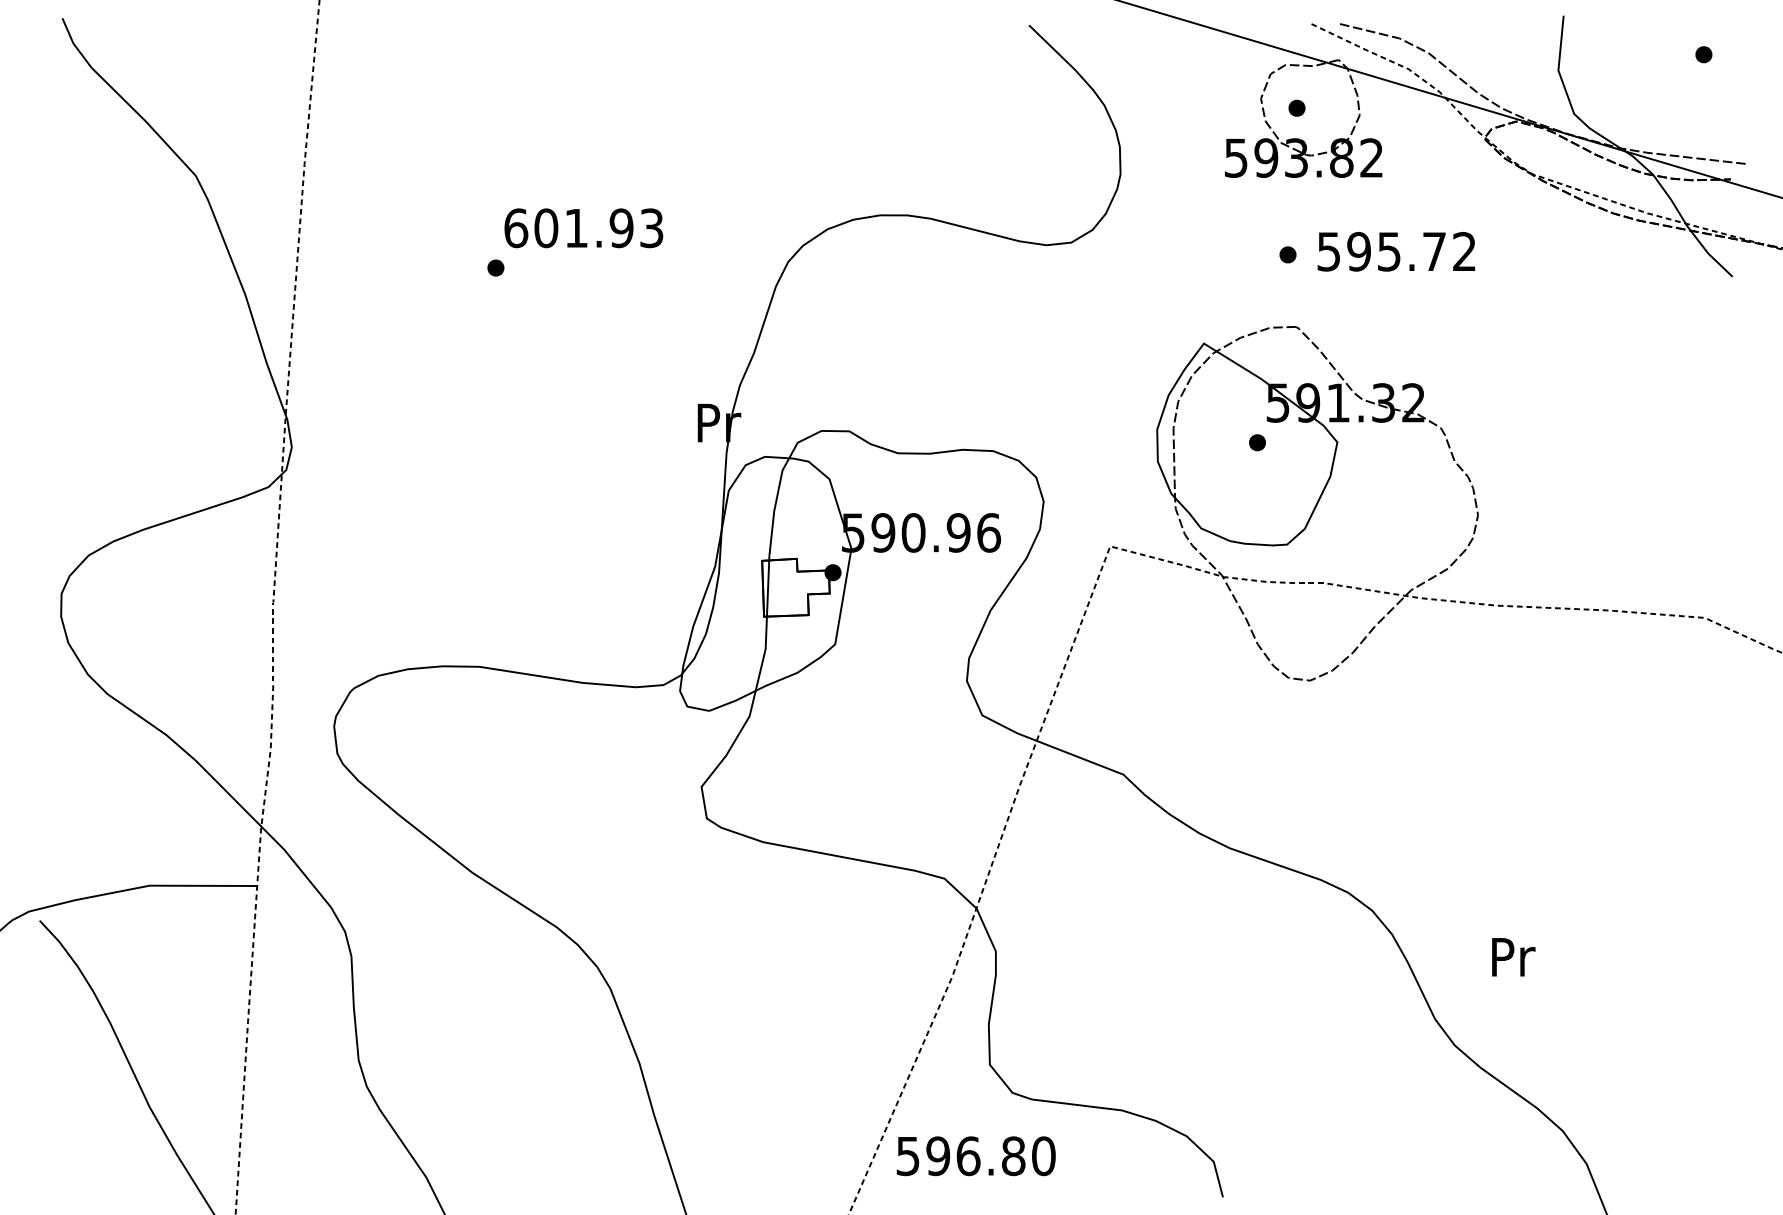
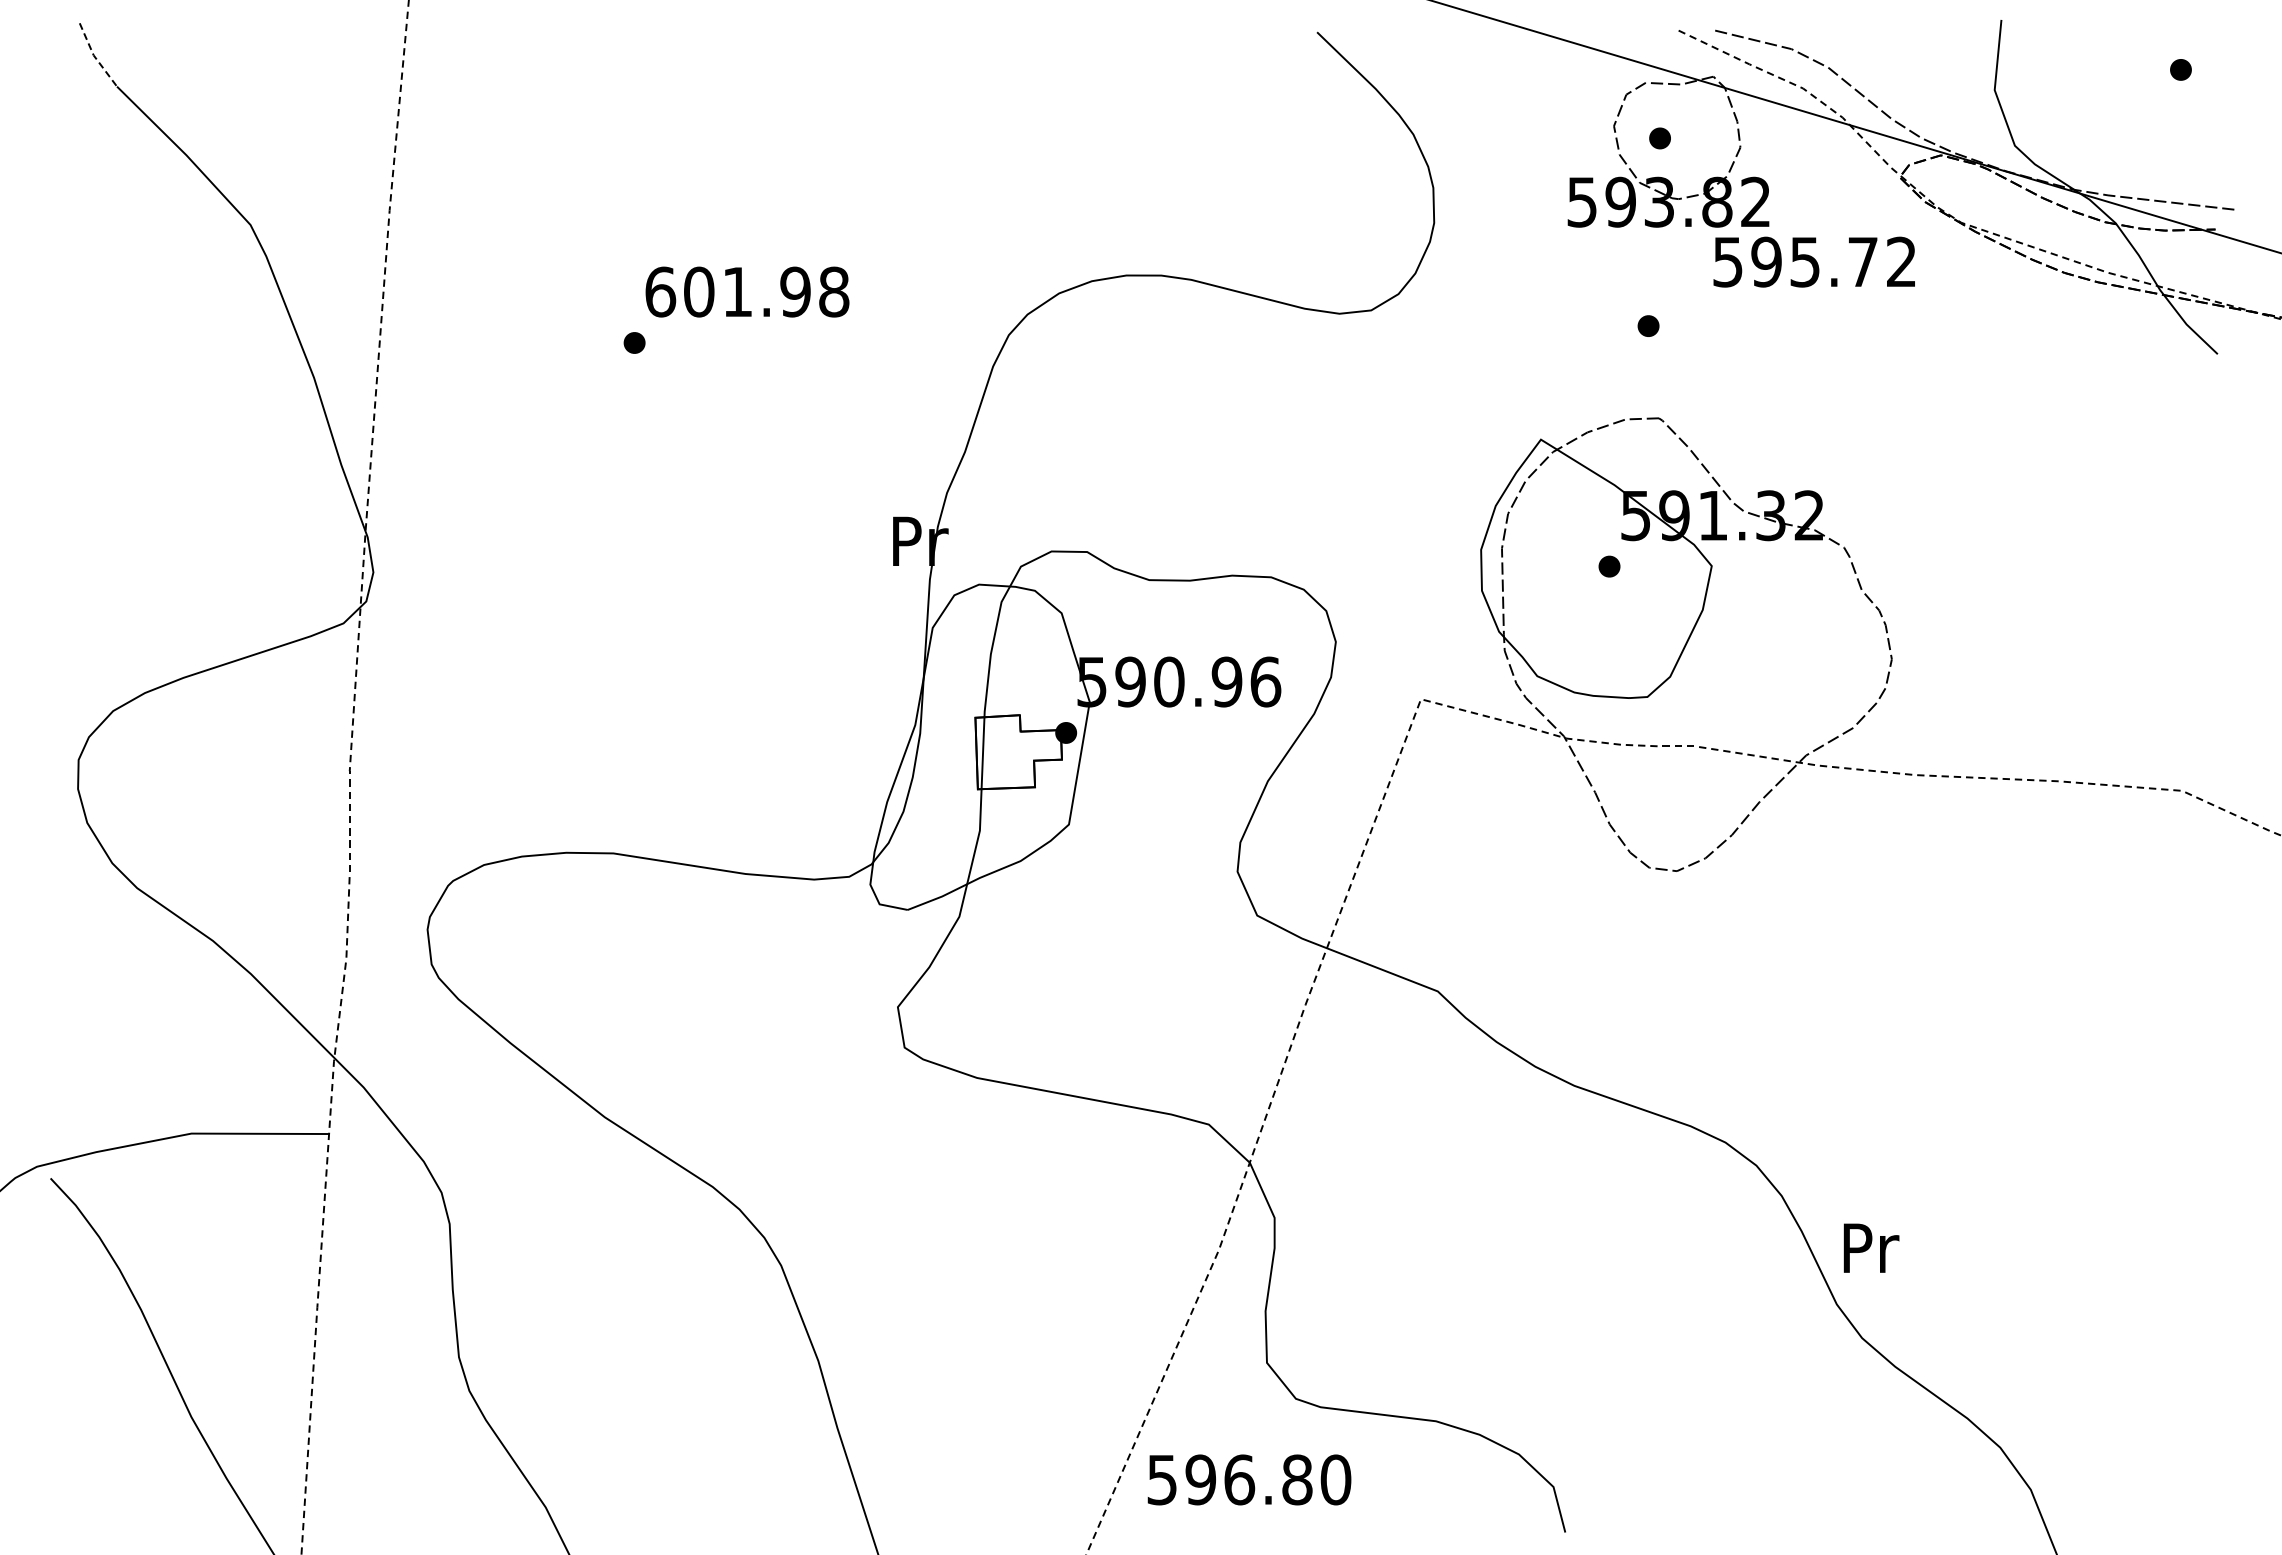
line: (73, 44) -> (94, 56), solid -> dashed
text: (652, 227) -> (834, 291), 601.93 -> 601.98
text: (1395, 251) -> (1813, 261), moved
text: (1513, 956) -> (1871, 1247), moved

